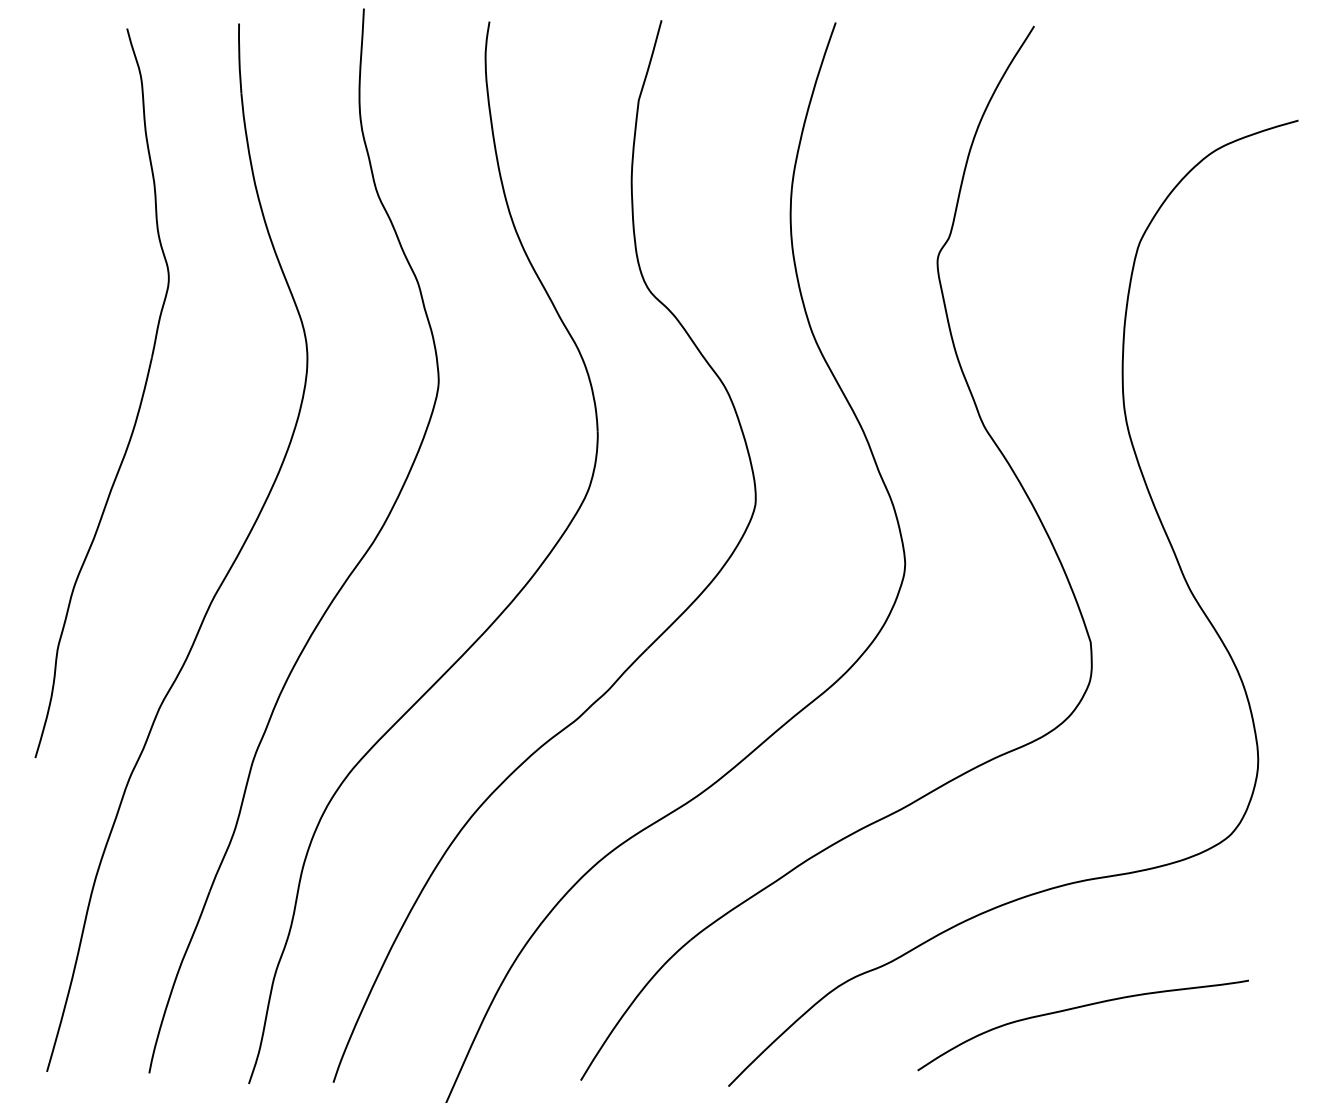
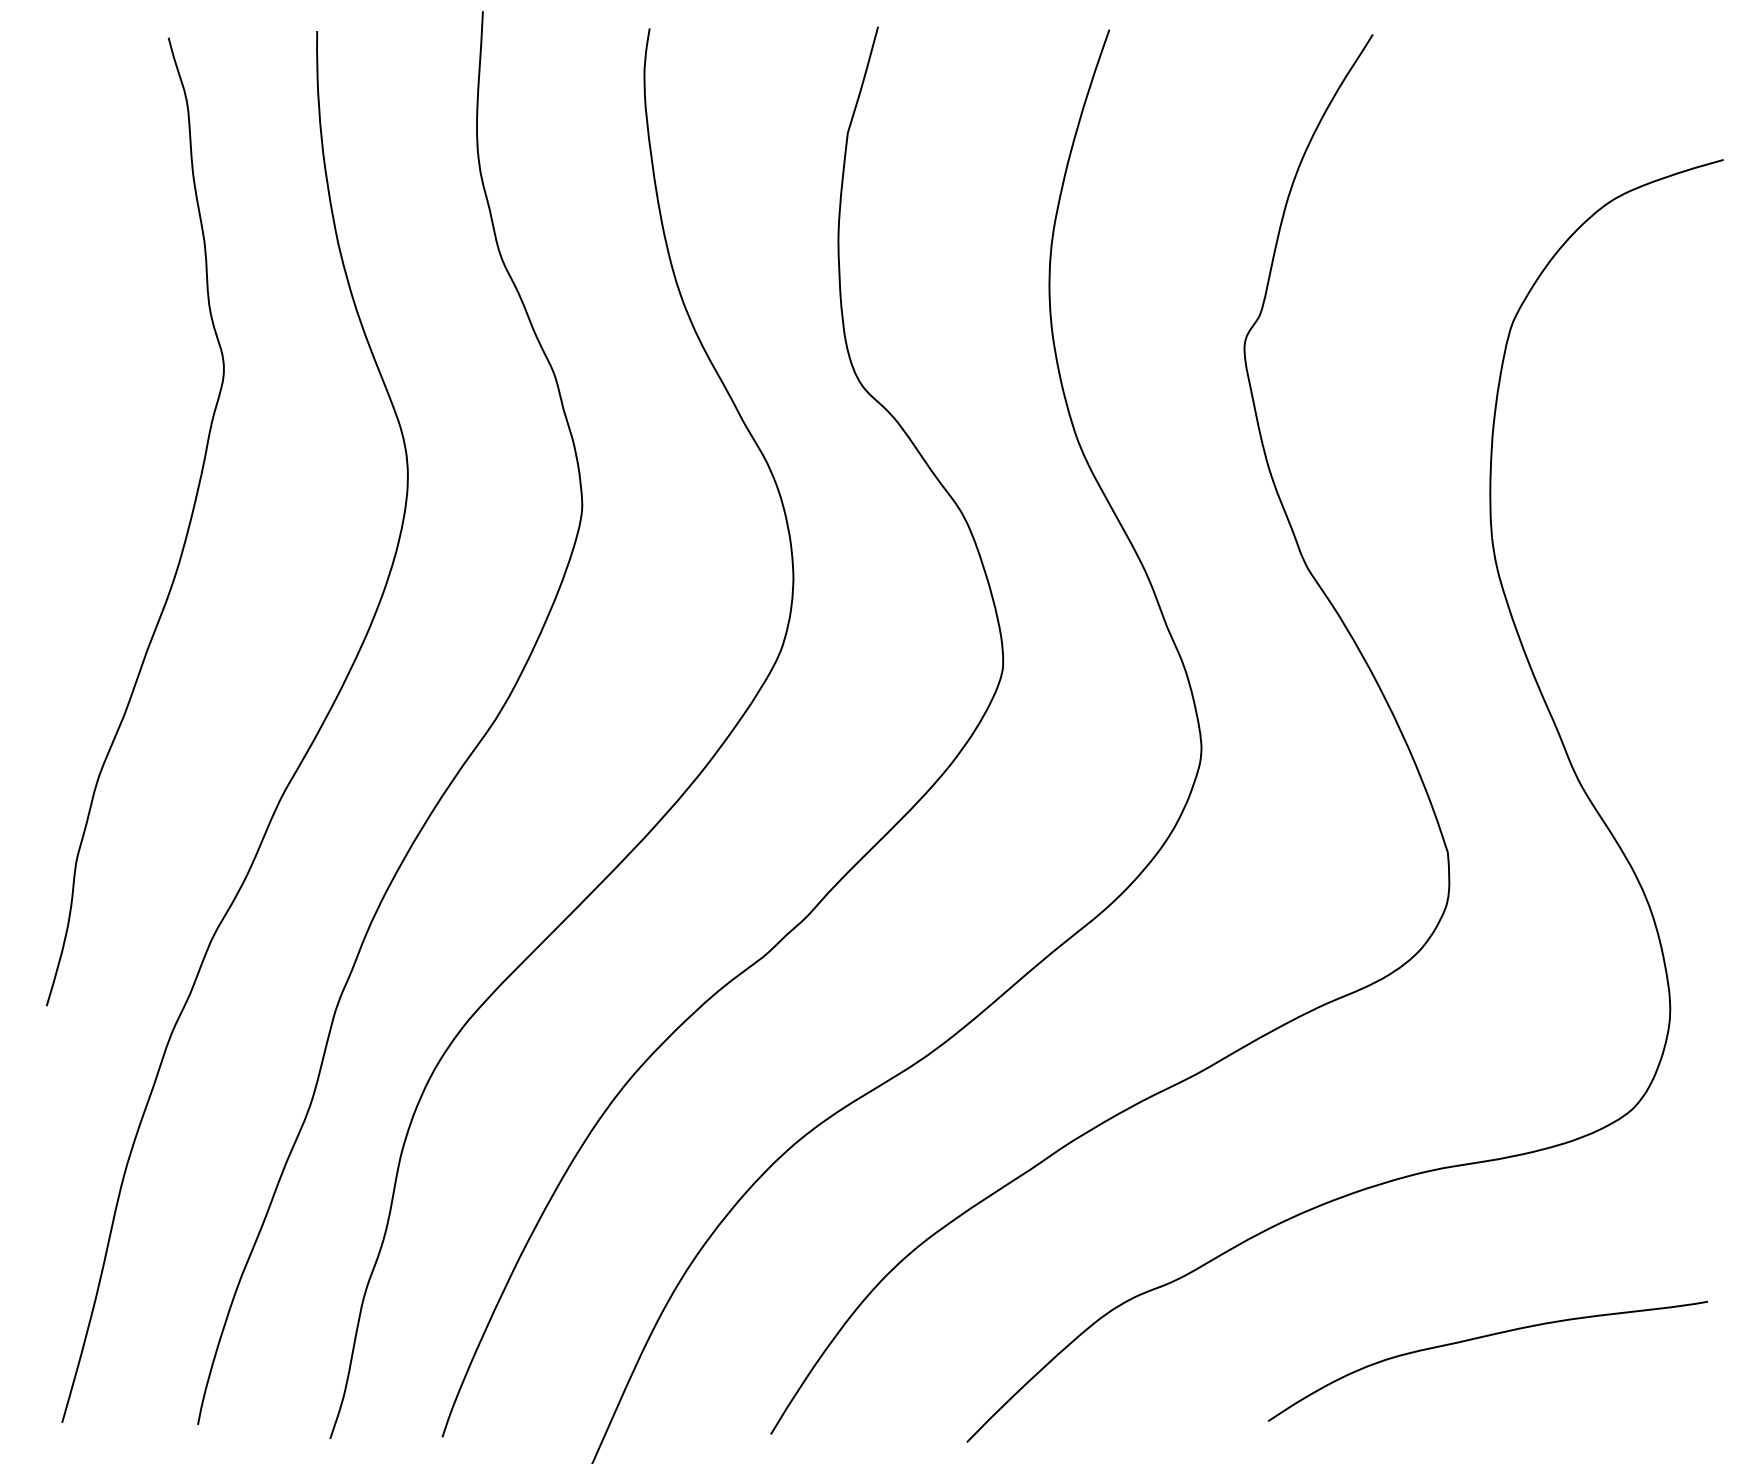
curve: (1081, 1007) -> (1485, 1337), moved

